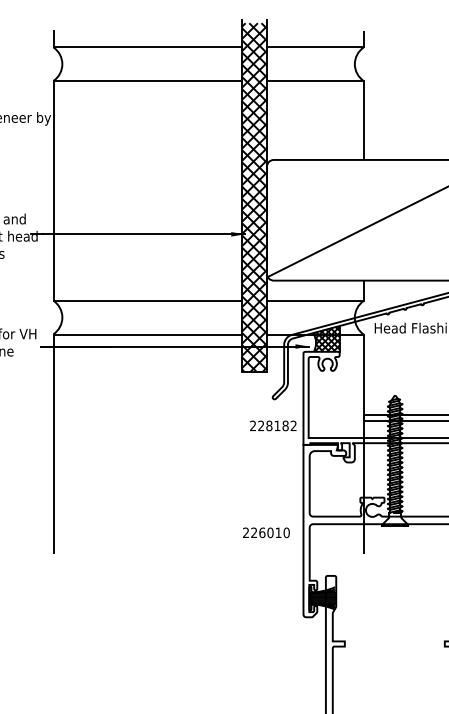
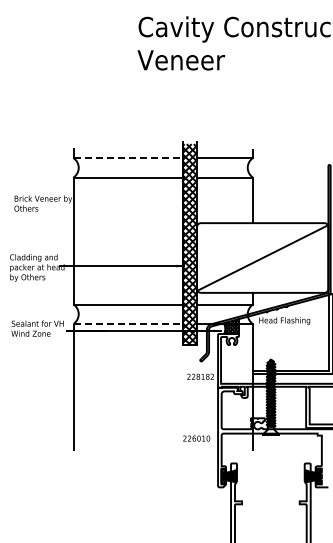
line: (148, 48) -> (128, 158), solid -> dashed
line: (148, 335) -> (128, 324), solid -> dashed

